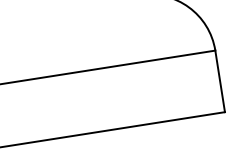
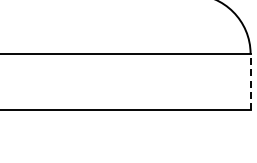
line: (219, 80) -> (250, 81), solid -> dashed

